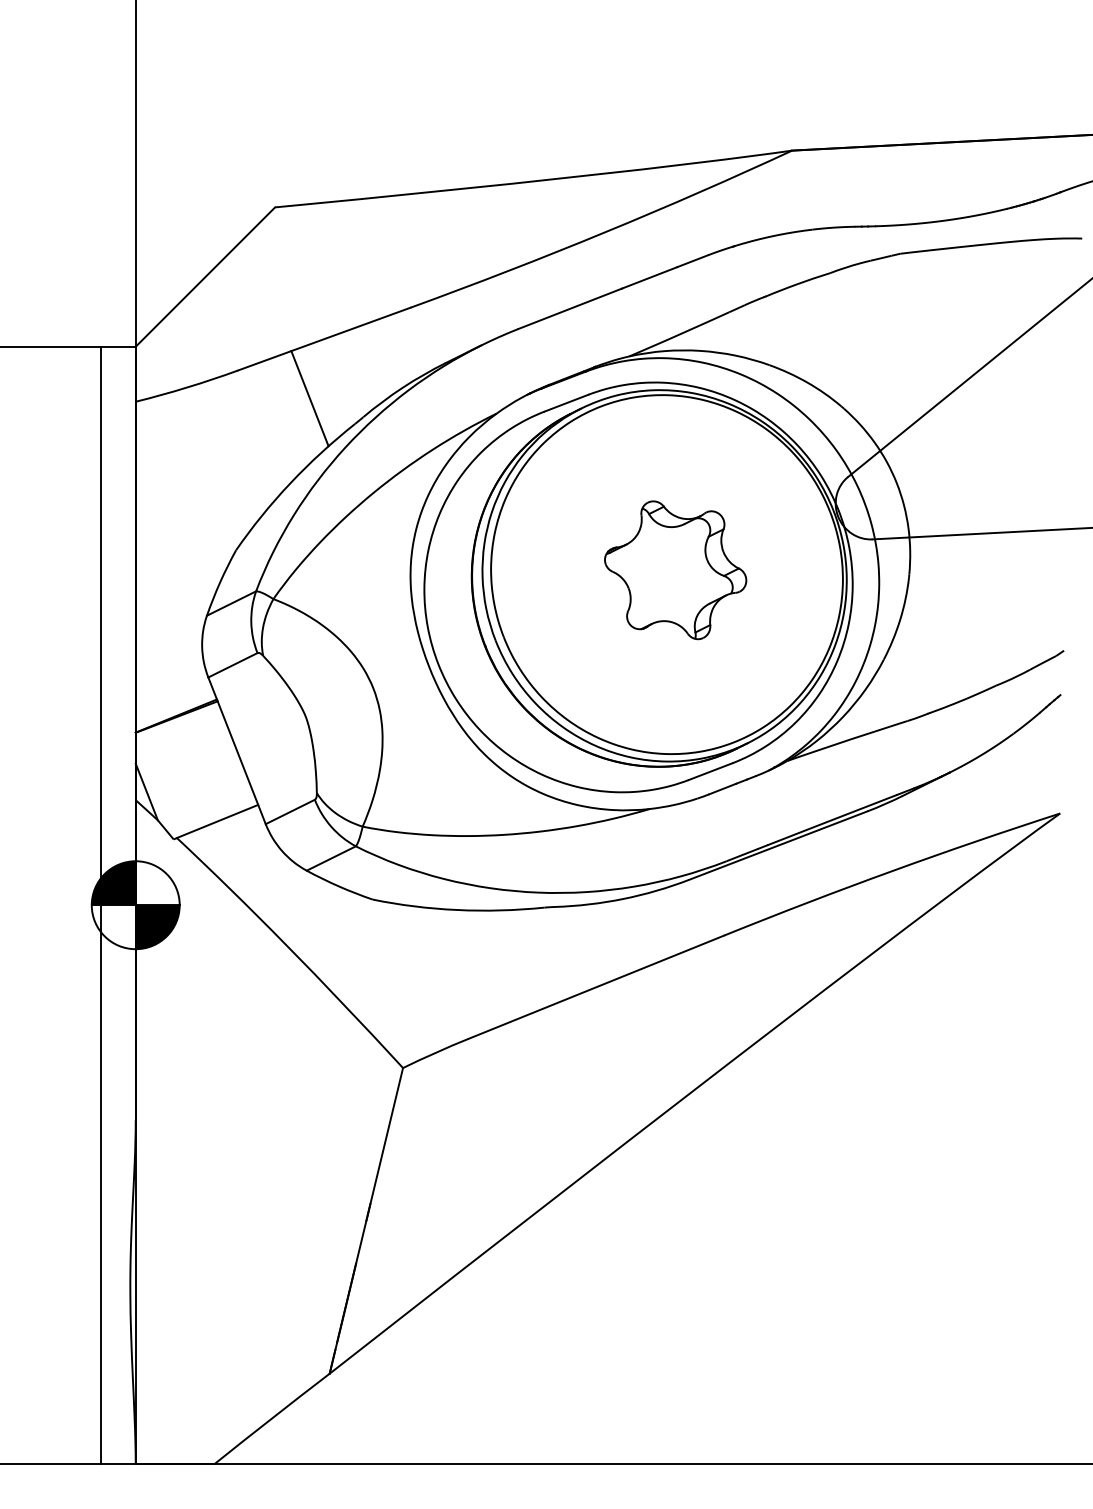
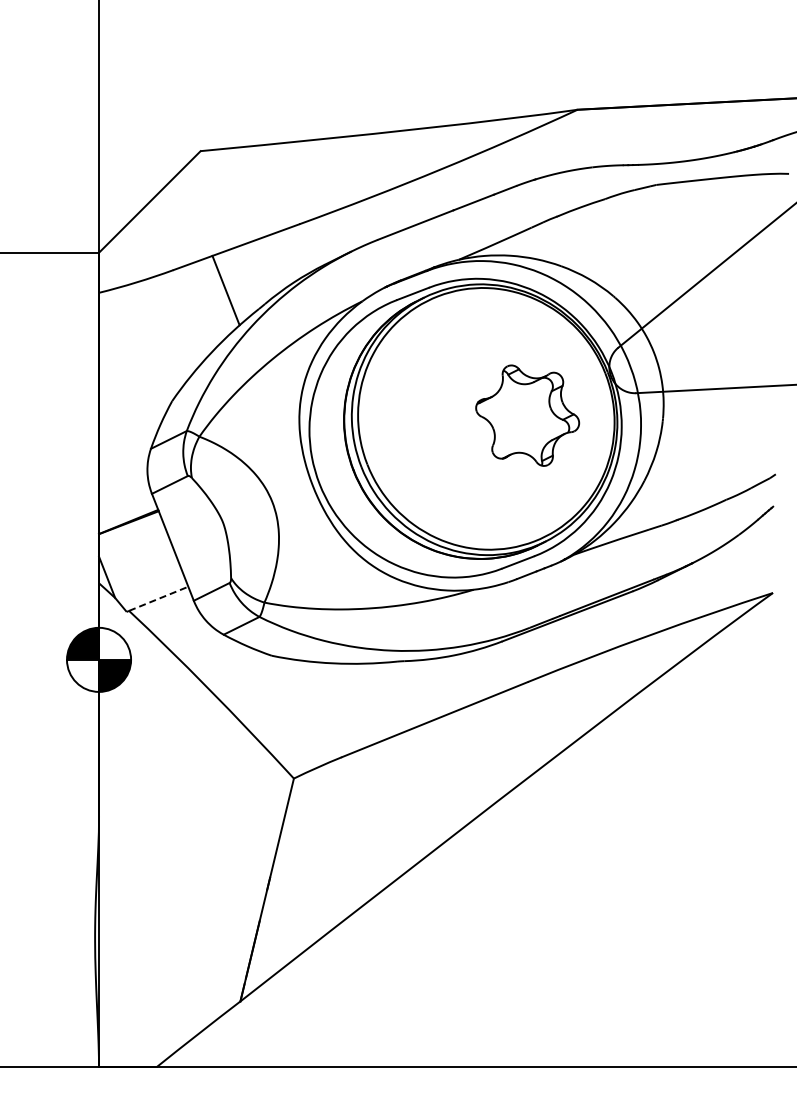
part: (675, 570) -> (527, 415), moved
line: (217, 821) -> (158, 598), solid -> dashed
line: (100, 904) -> (73, 659), removed

